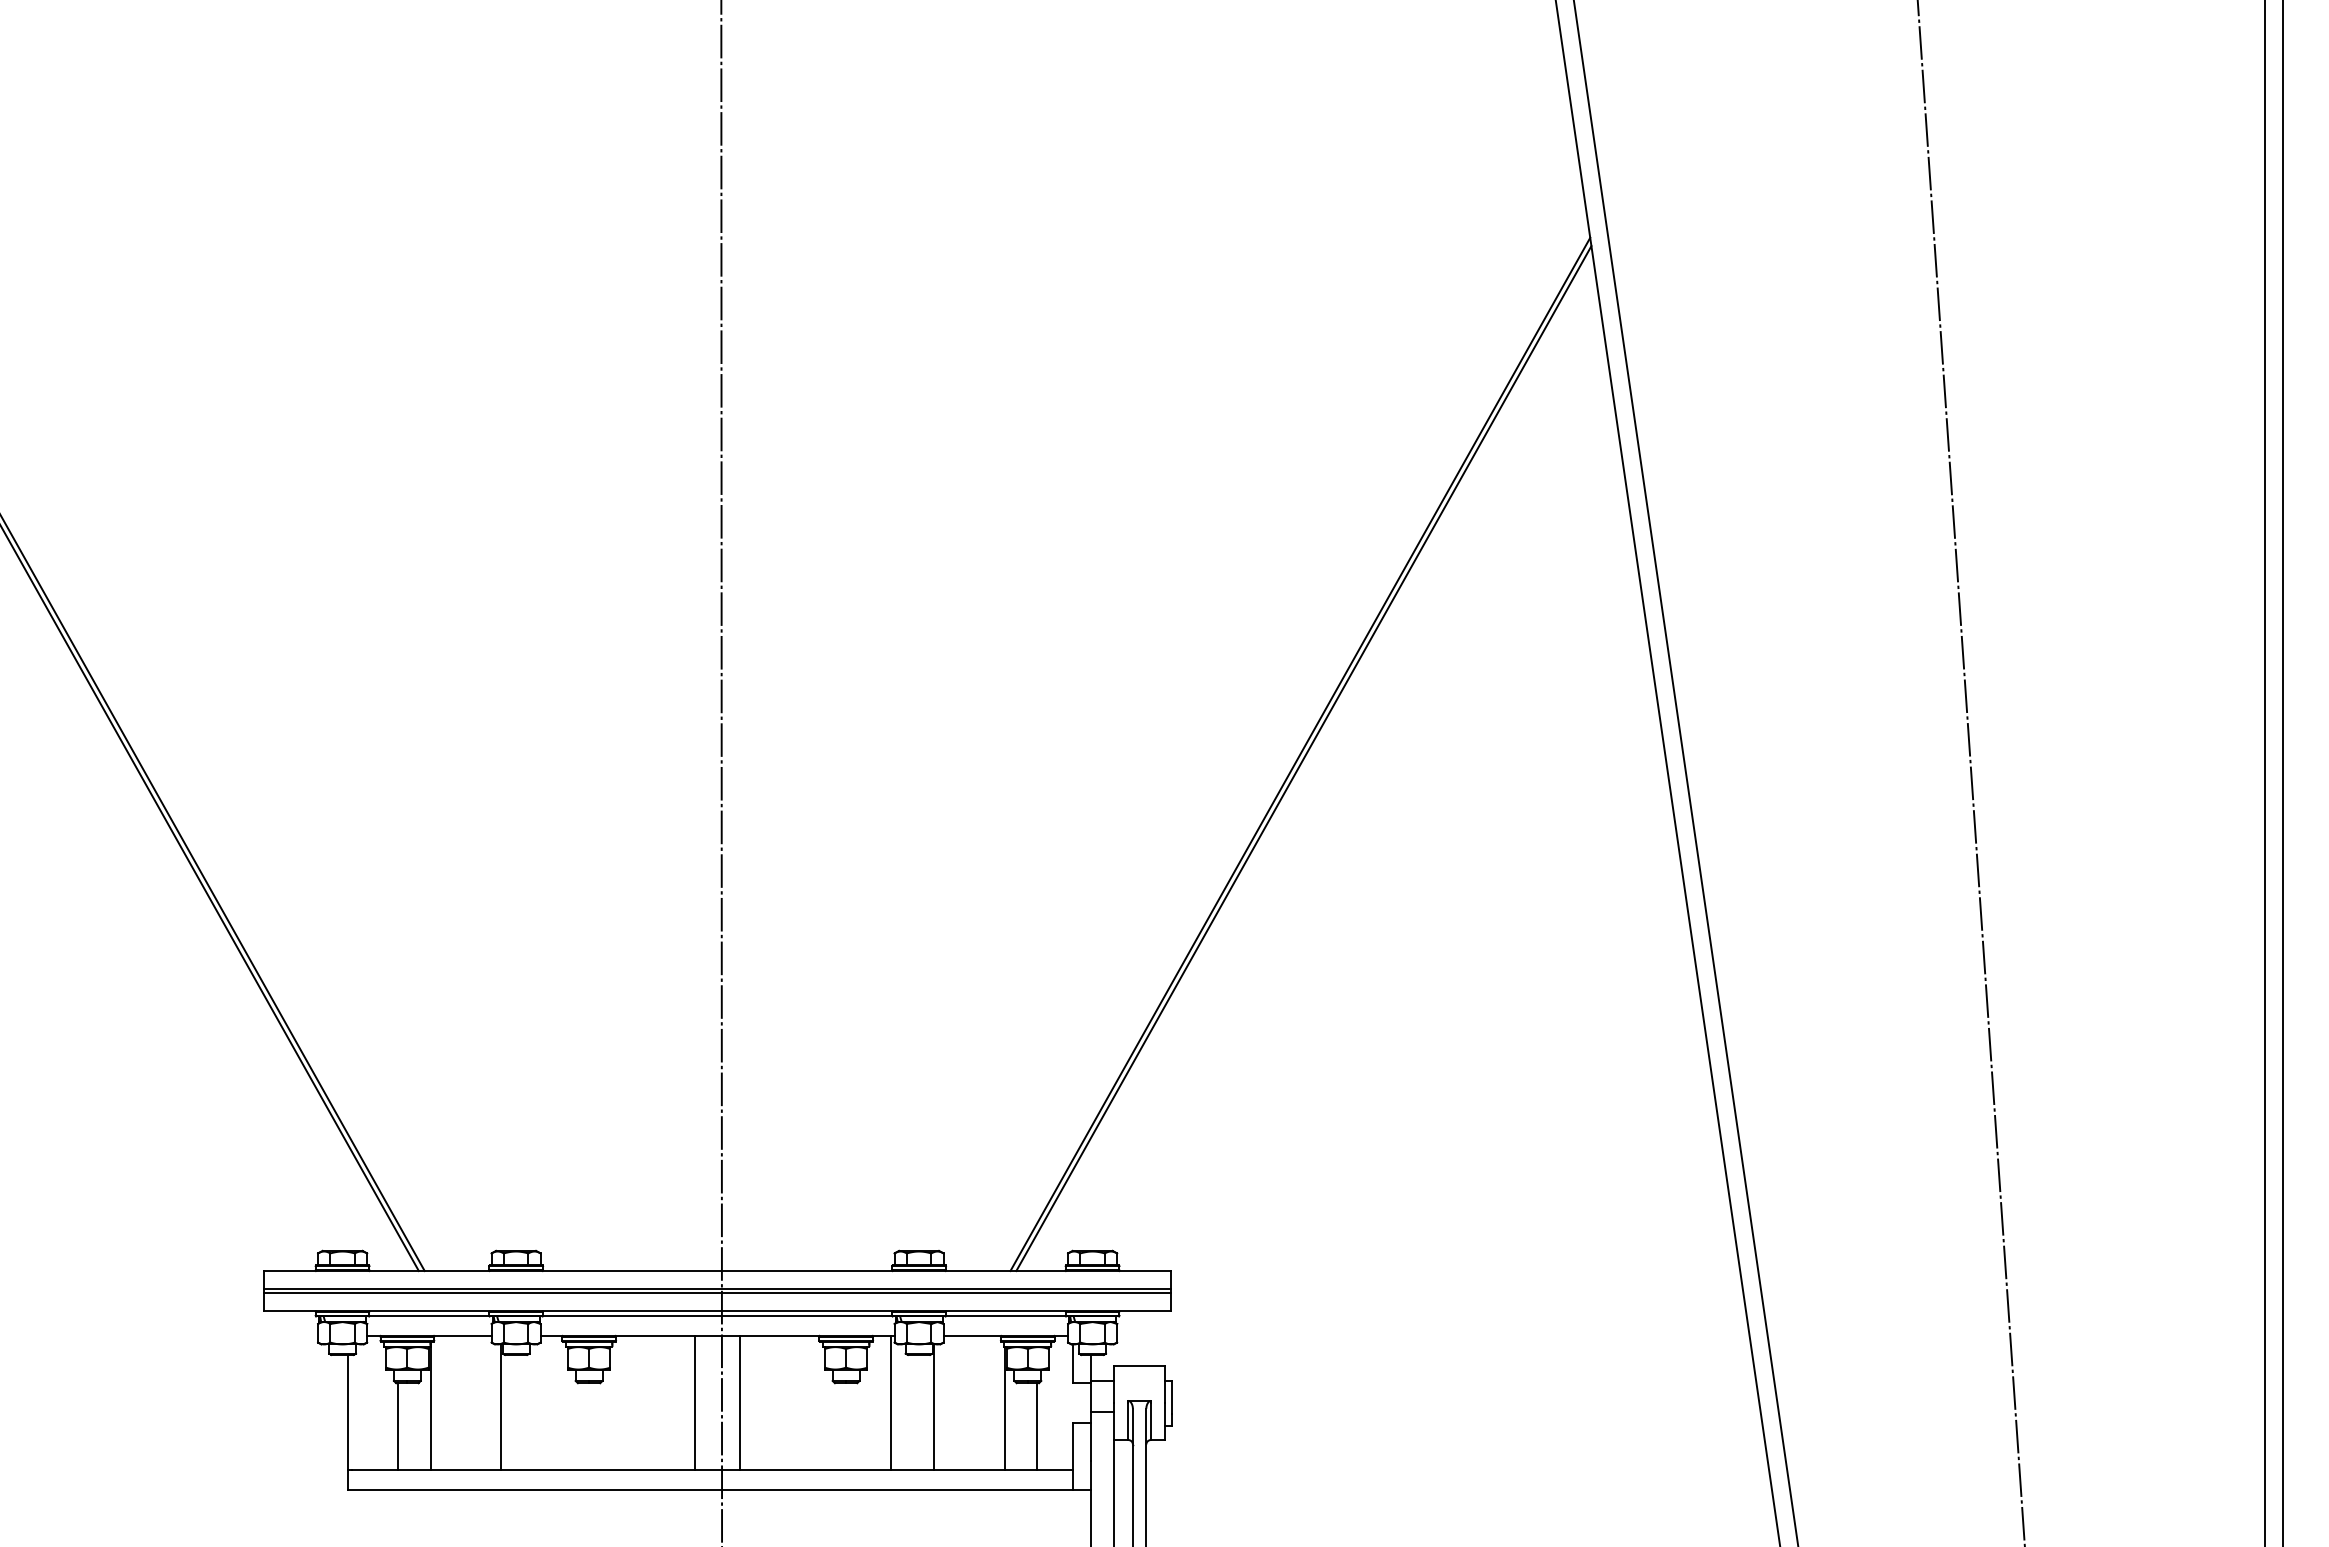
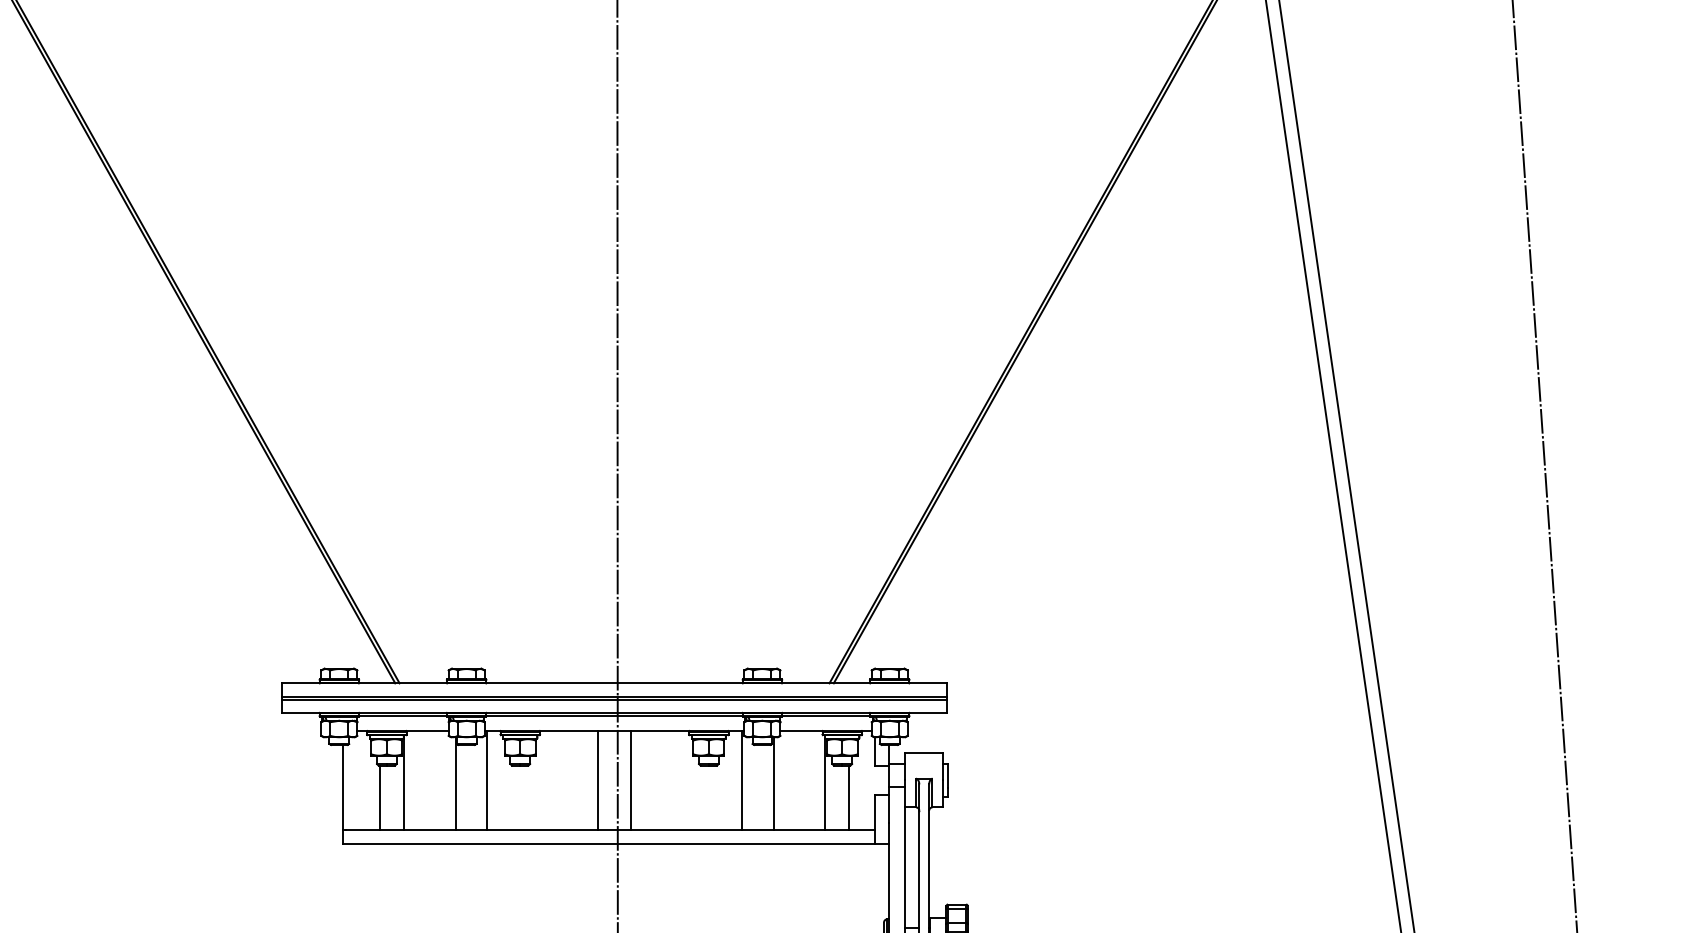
line: (543, 1402) -> (486, 779), added

